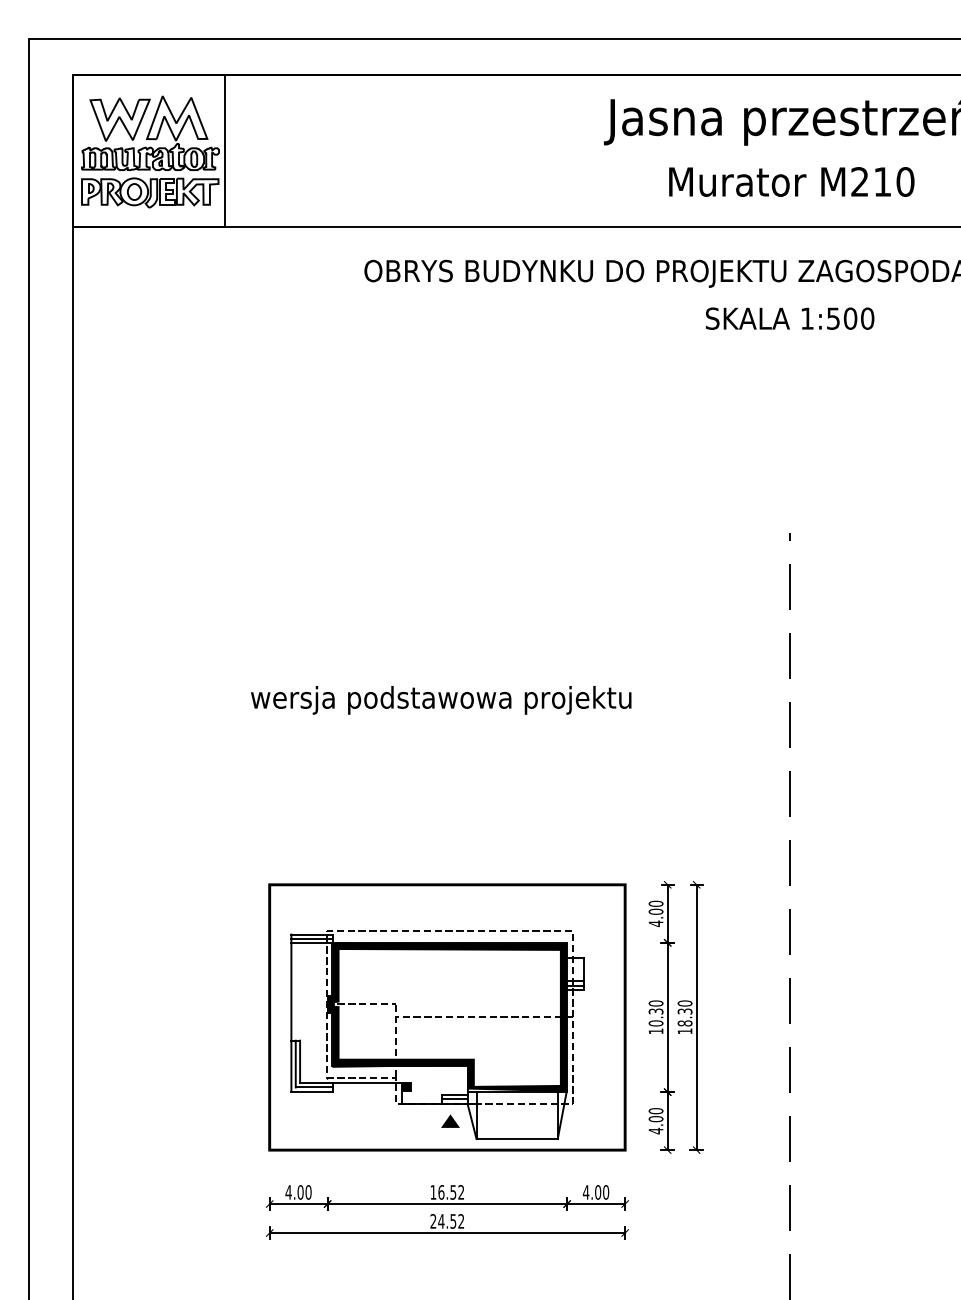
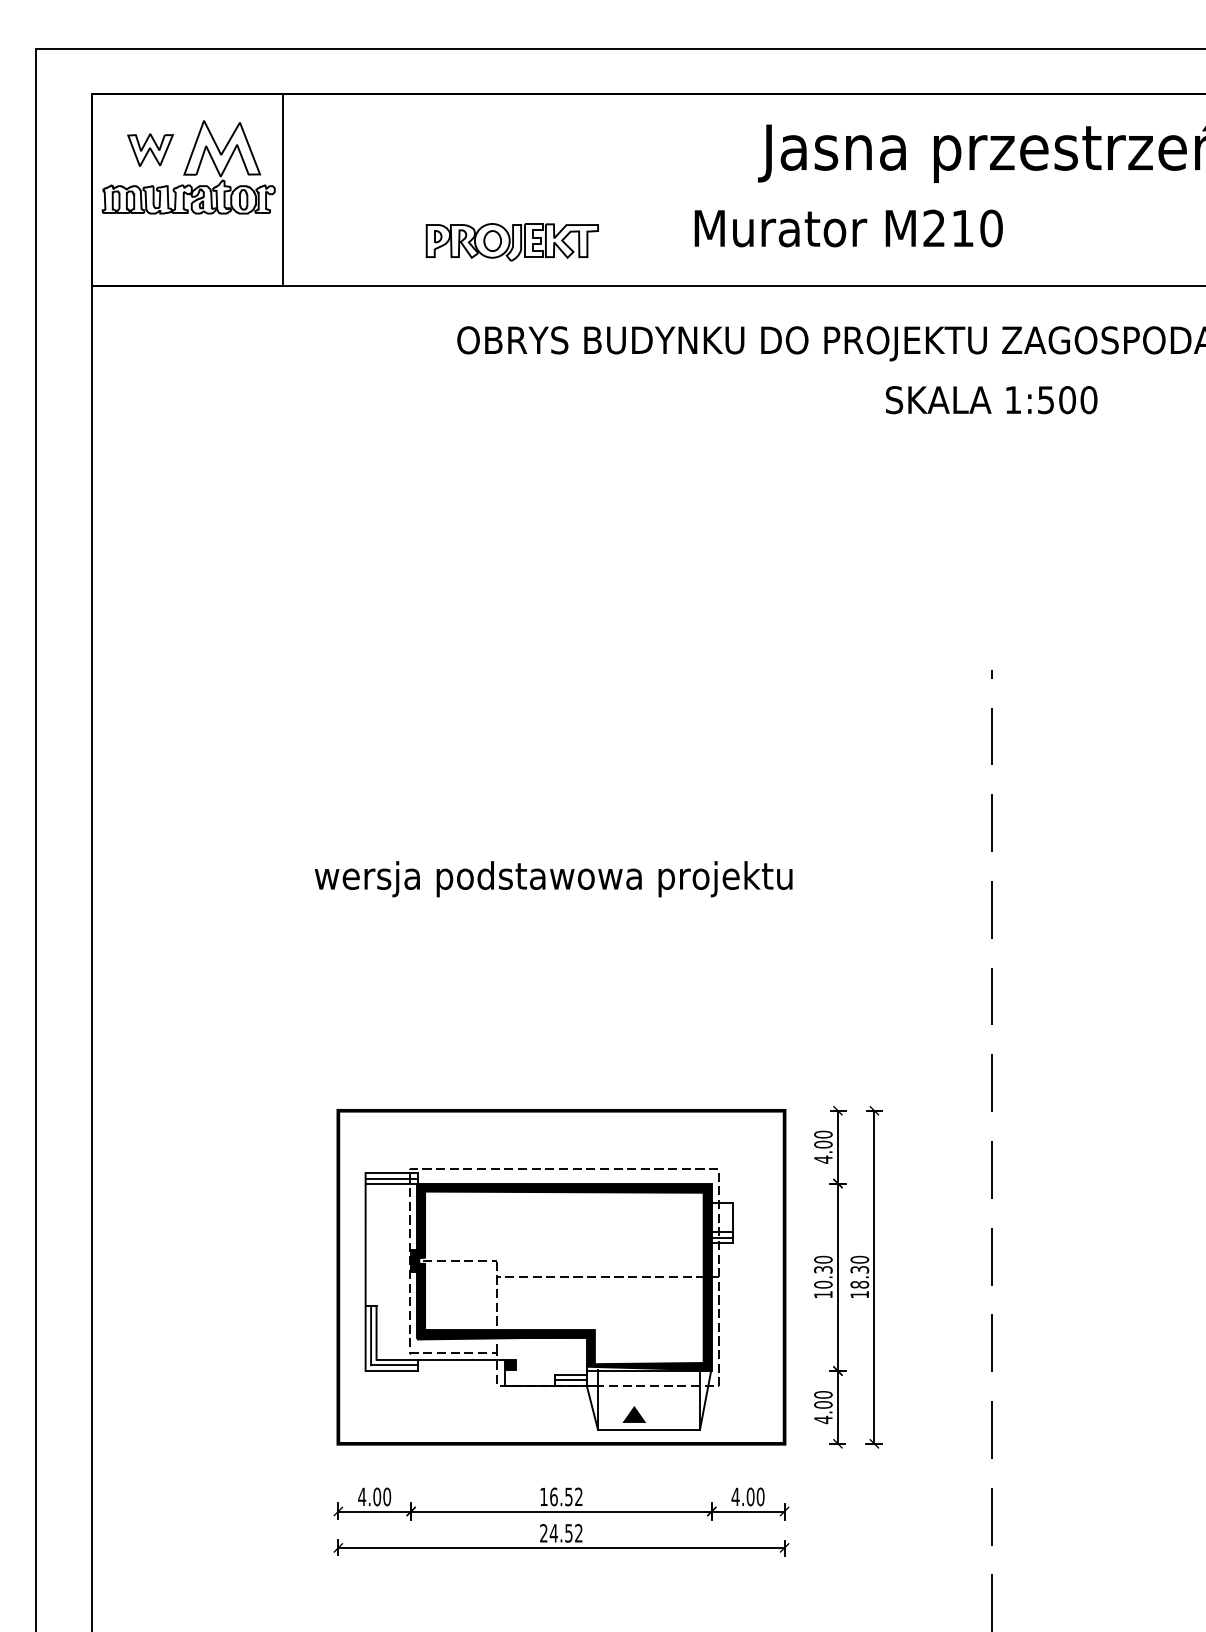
part: (120, 119) -> (150, 149), size x0.6
text: (791, 181) -> (848, 228), moved
part: (149, 193) -> (511, 242), moved
part: (449, 1121) -> (633, 1414), moved

